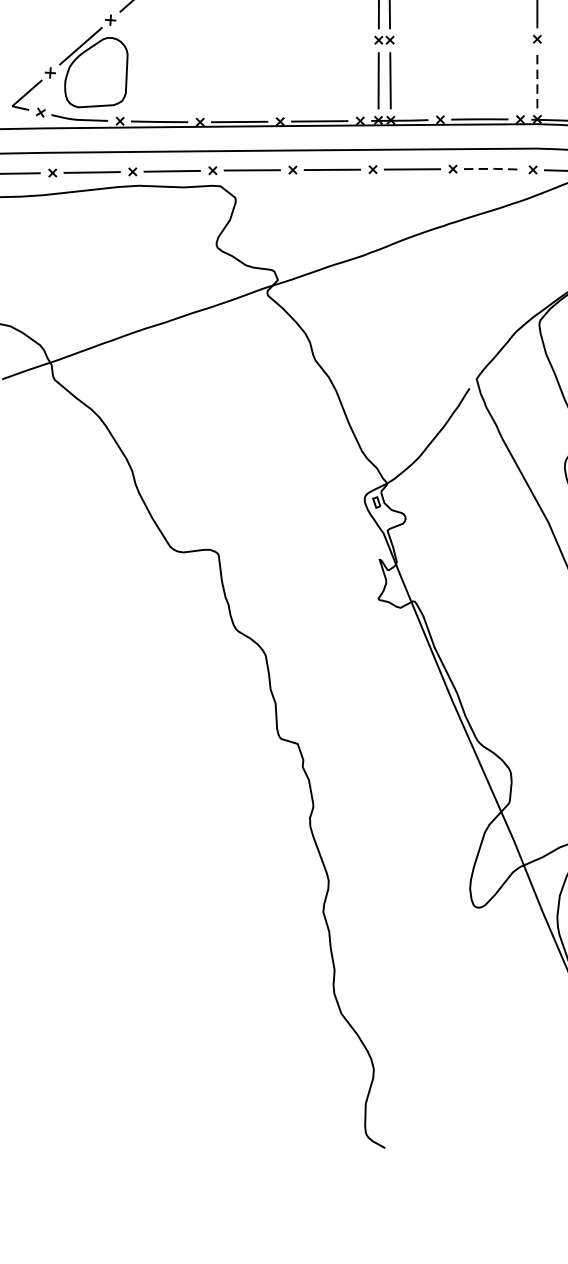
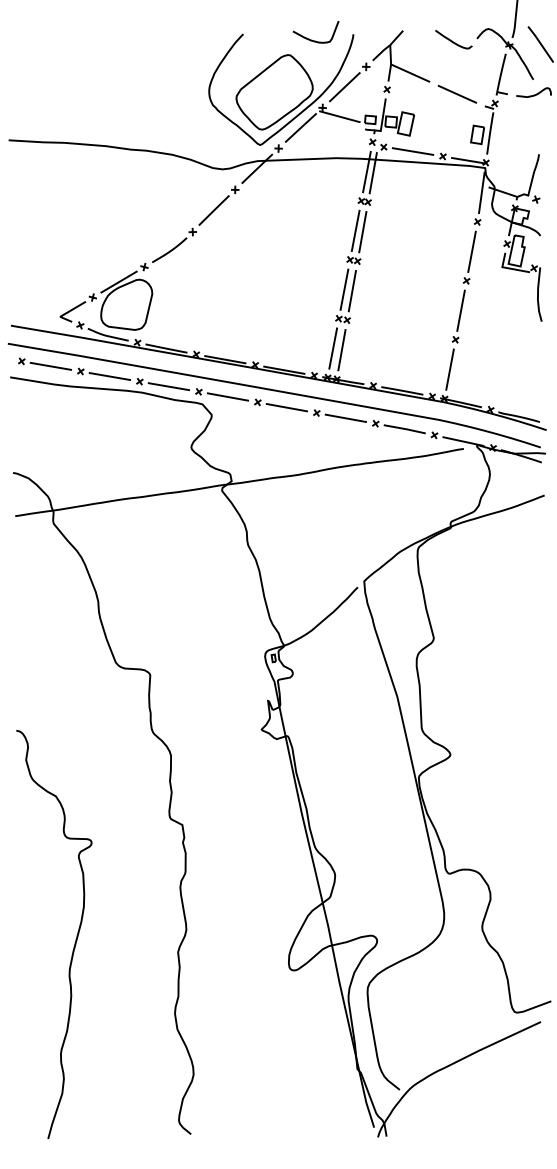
line: (537, 79) -> (450, 369), dashed -> solid
line: (493, 169) -> (405, 429), dashed -> solid
curve: (185, 920) -> (75, 939), added

